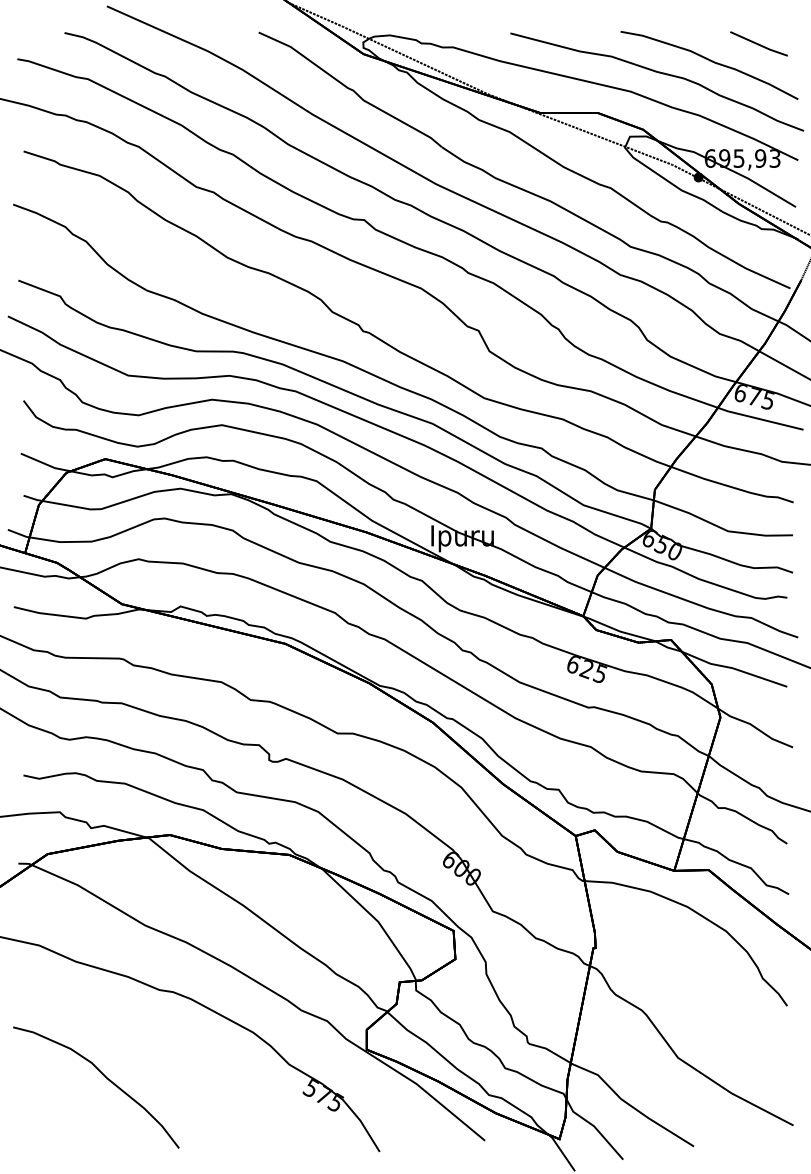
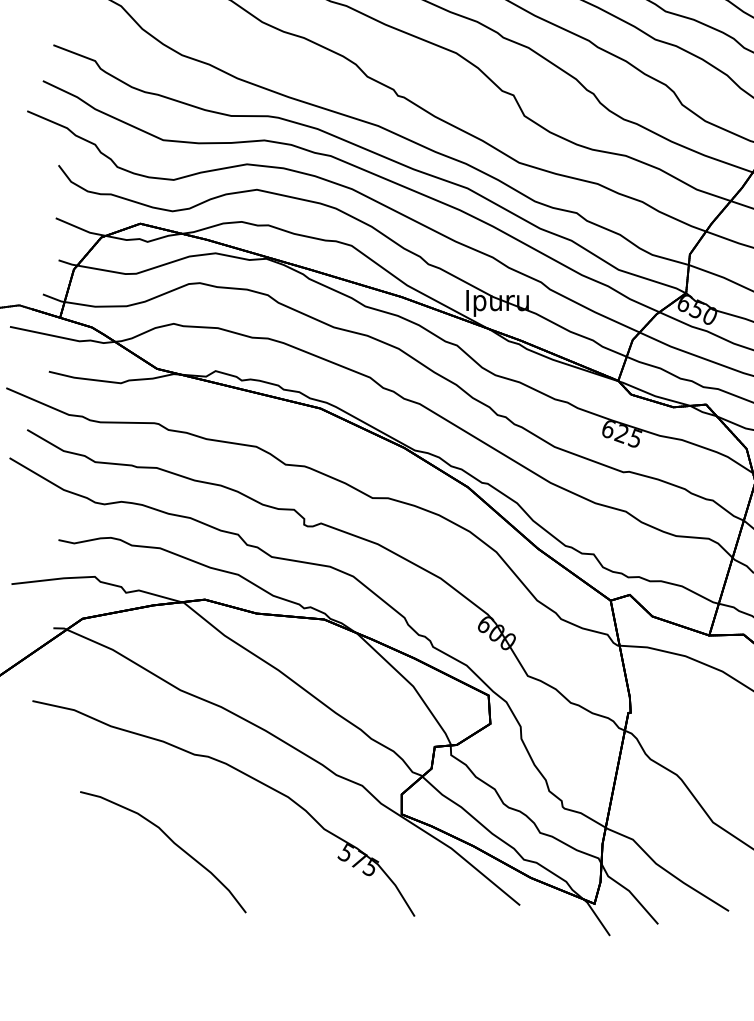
part: (105, 1077) -> (172, 842), moved

